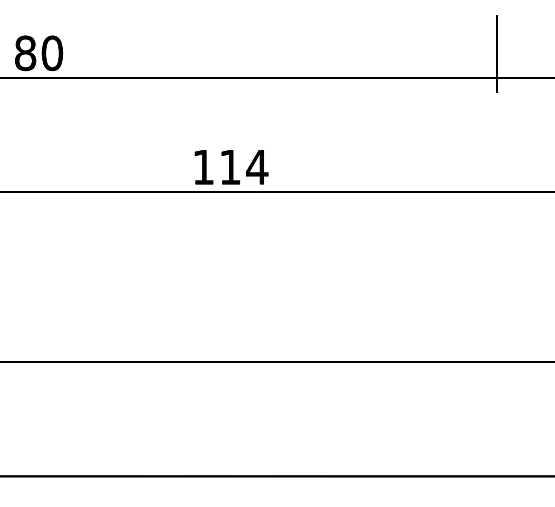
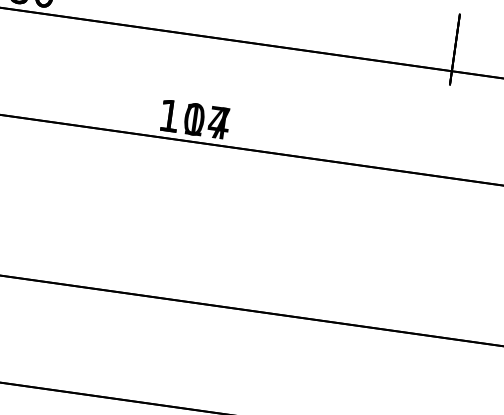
text: (243, 166) -> (206, 120), 114 -> 107

